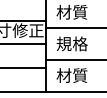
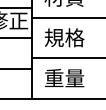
text: (71, 75) -> (63, 78), 材質 -> 重量

